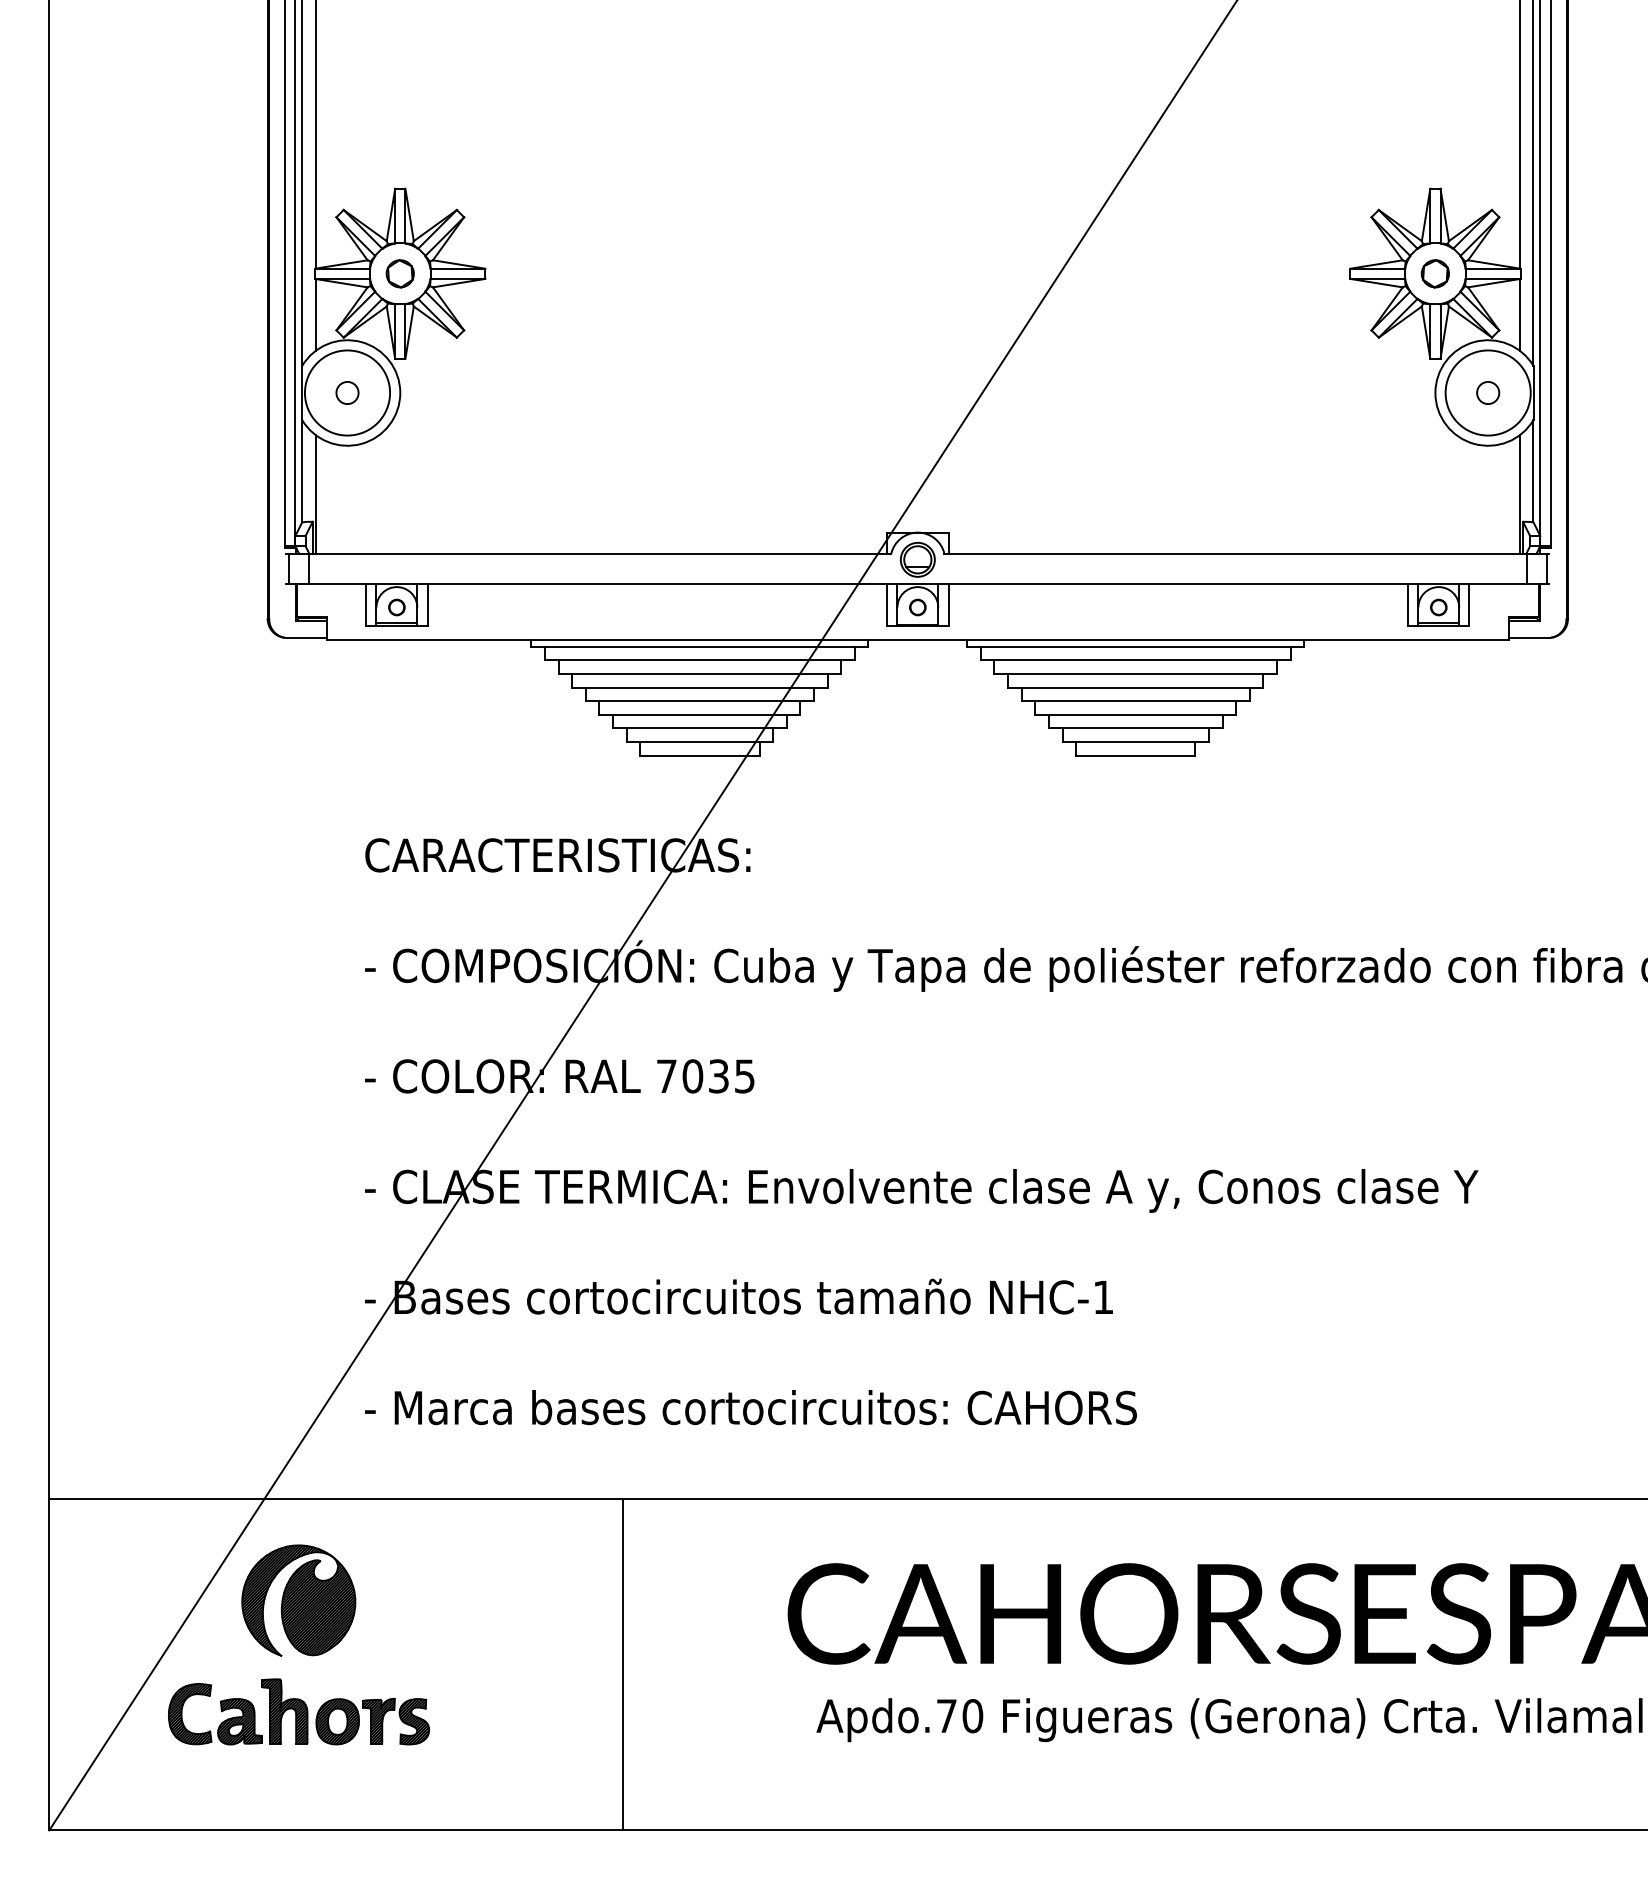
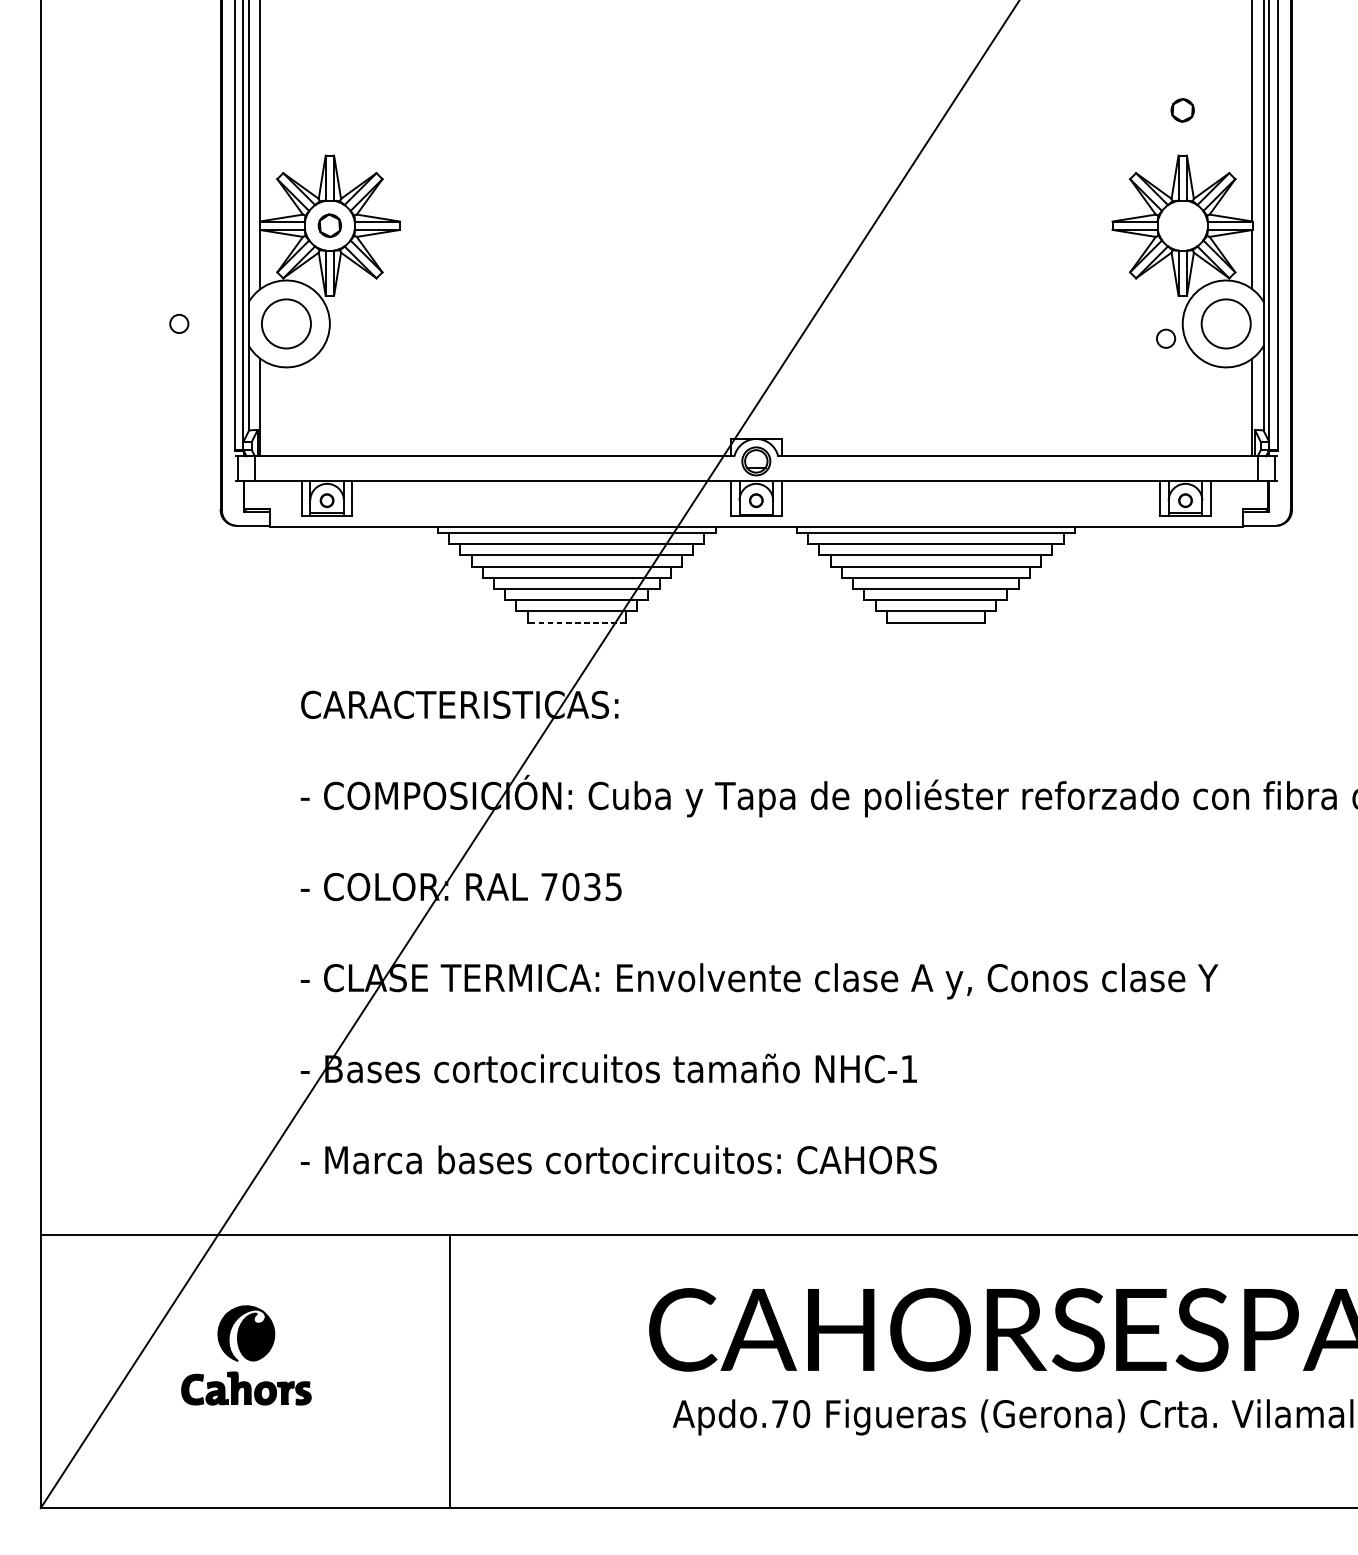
part: (1434, 273) -> (1181, 110), moved
circle: (347, 392) -> (179, 323), moved
circle: (347, 392) -> (286, 323), size x0.7
circle: (1487, 392) -> (1225, 323), size x0.7
circle: (1488, 392) -> (1166, 338), moved
line: (699, 755) -> (576, 622), solid -> dashed
part: (298, 1644) -> (246, 1355), size x0.6
line: (622, 1664) -> (449, 1371), moved

